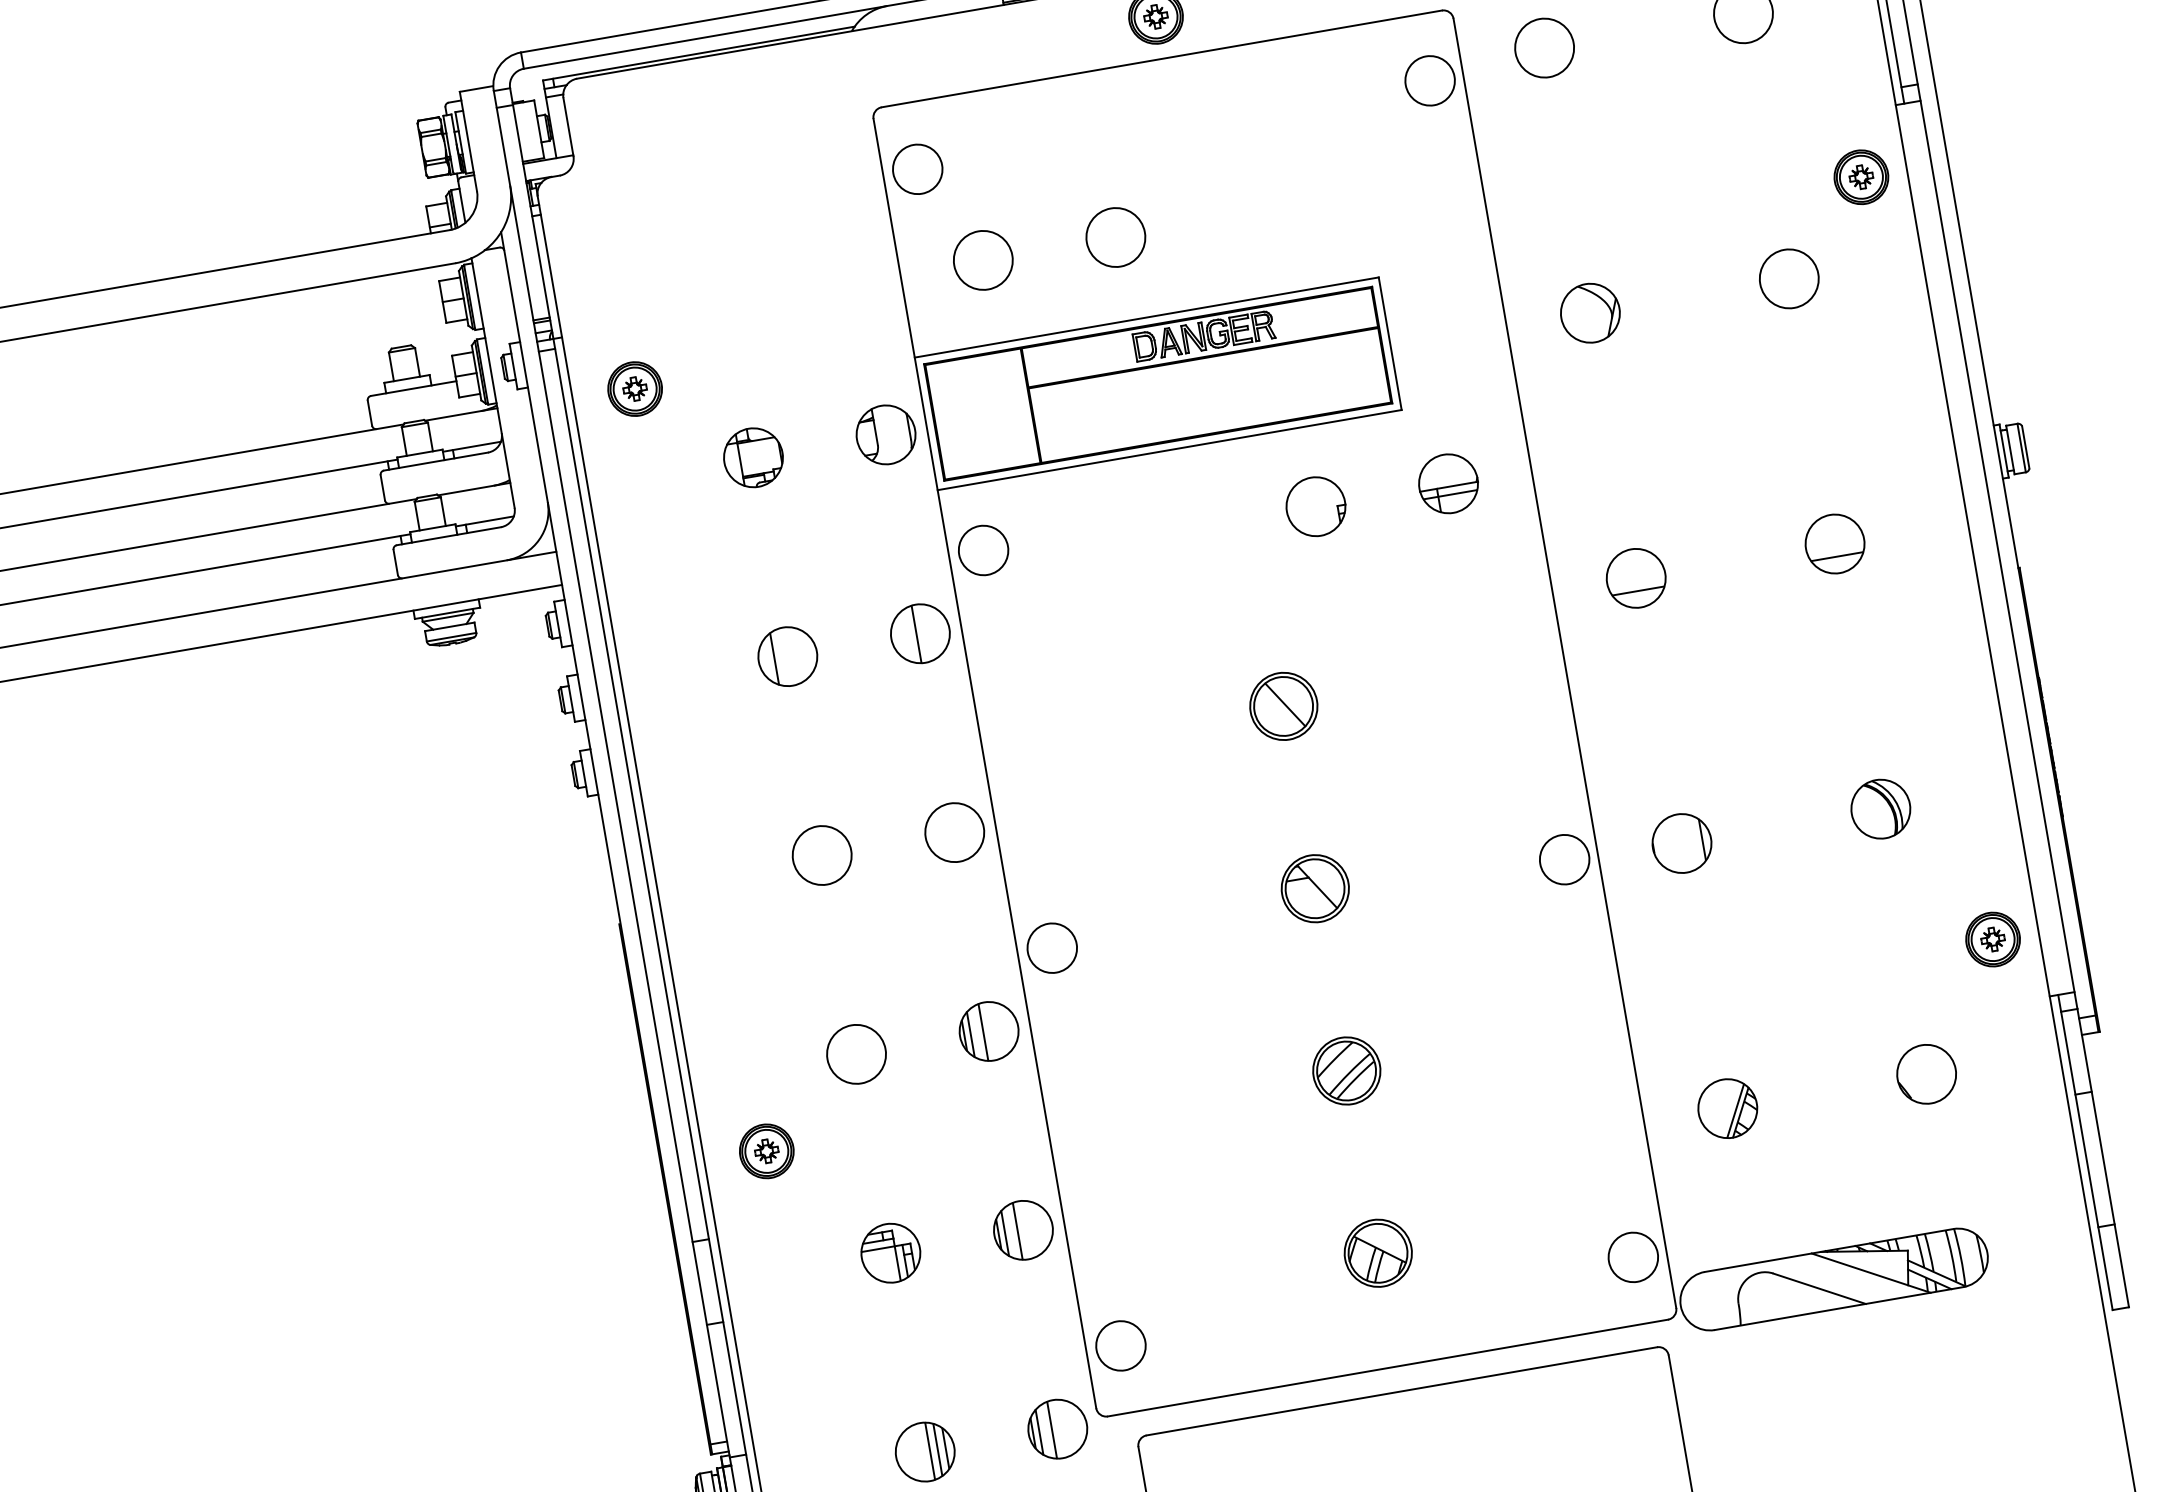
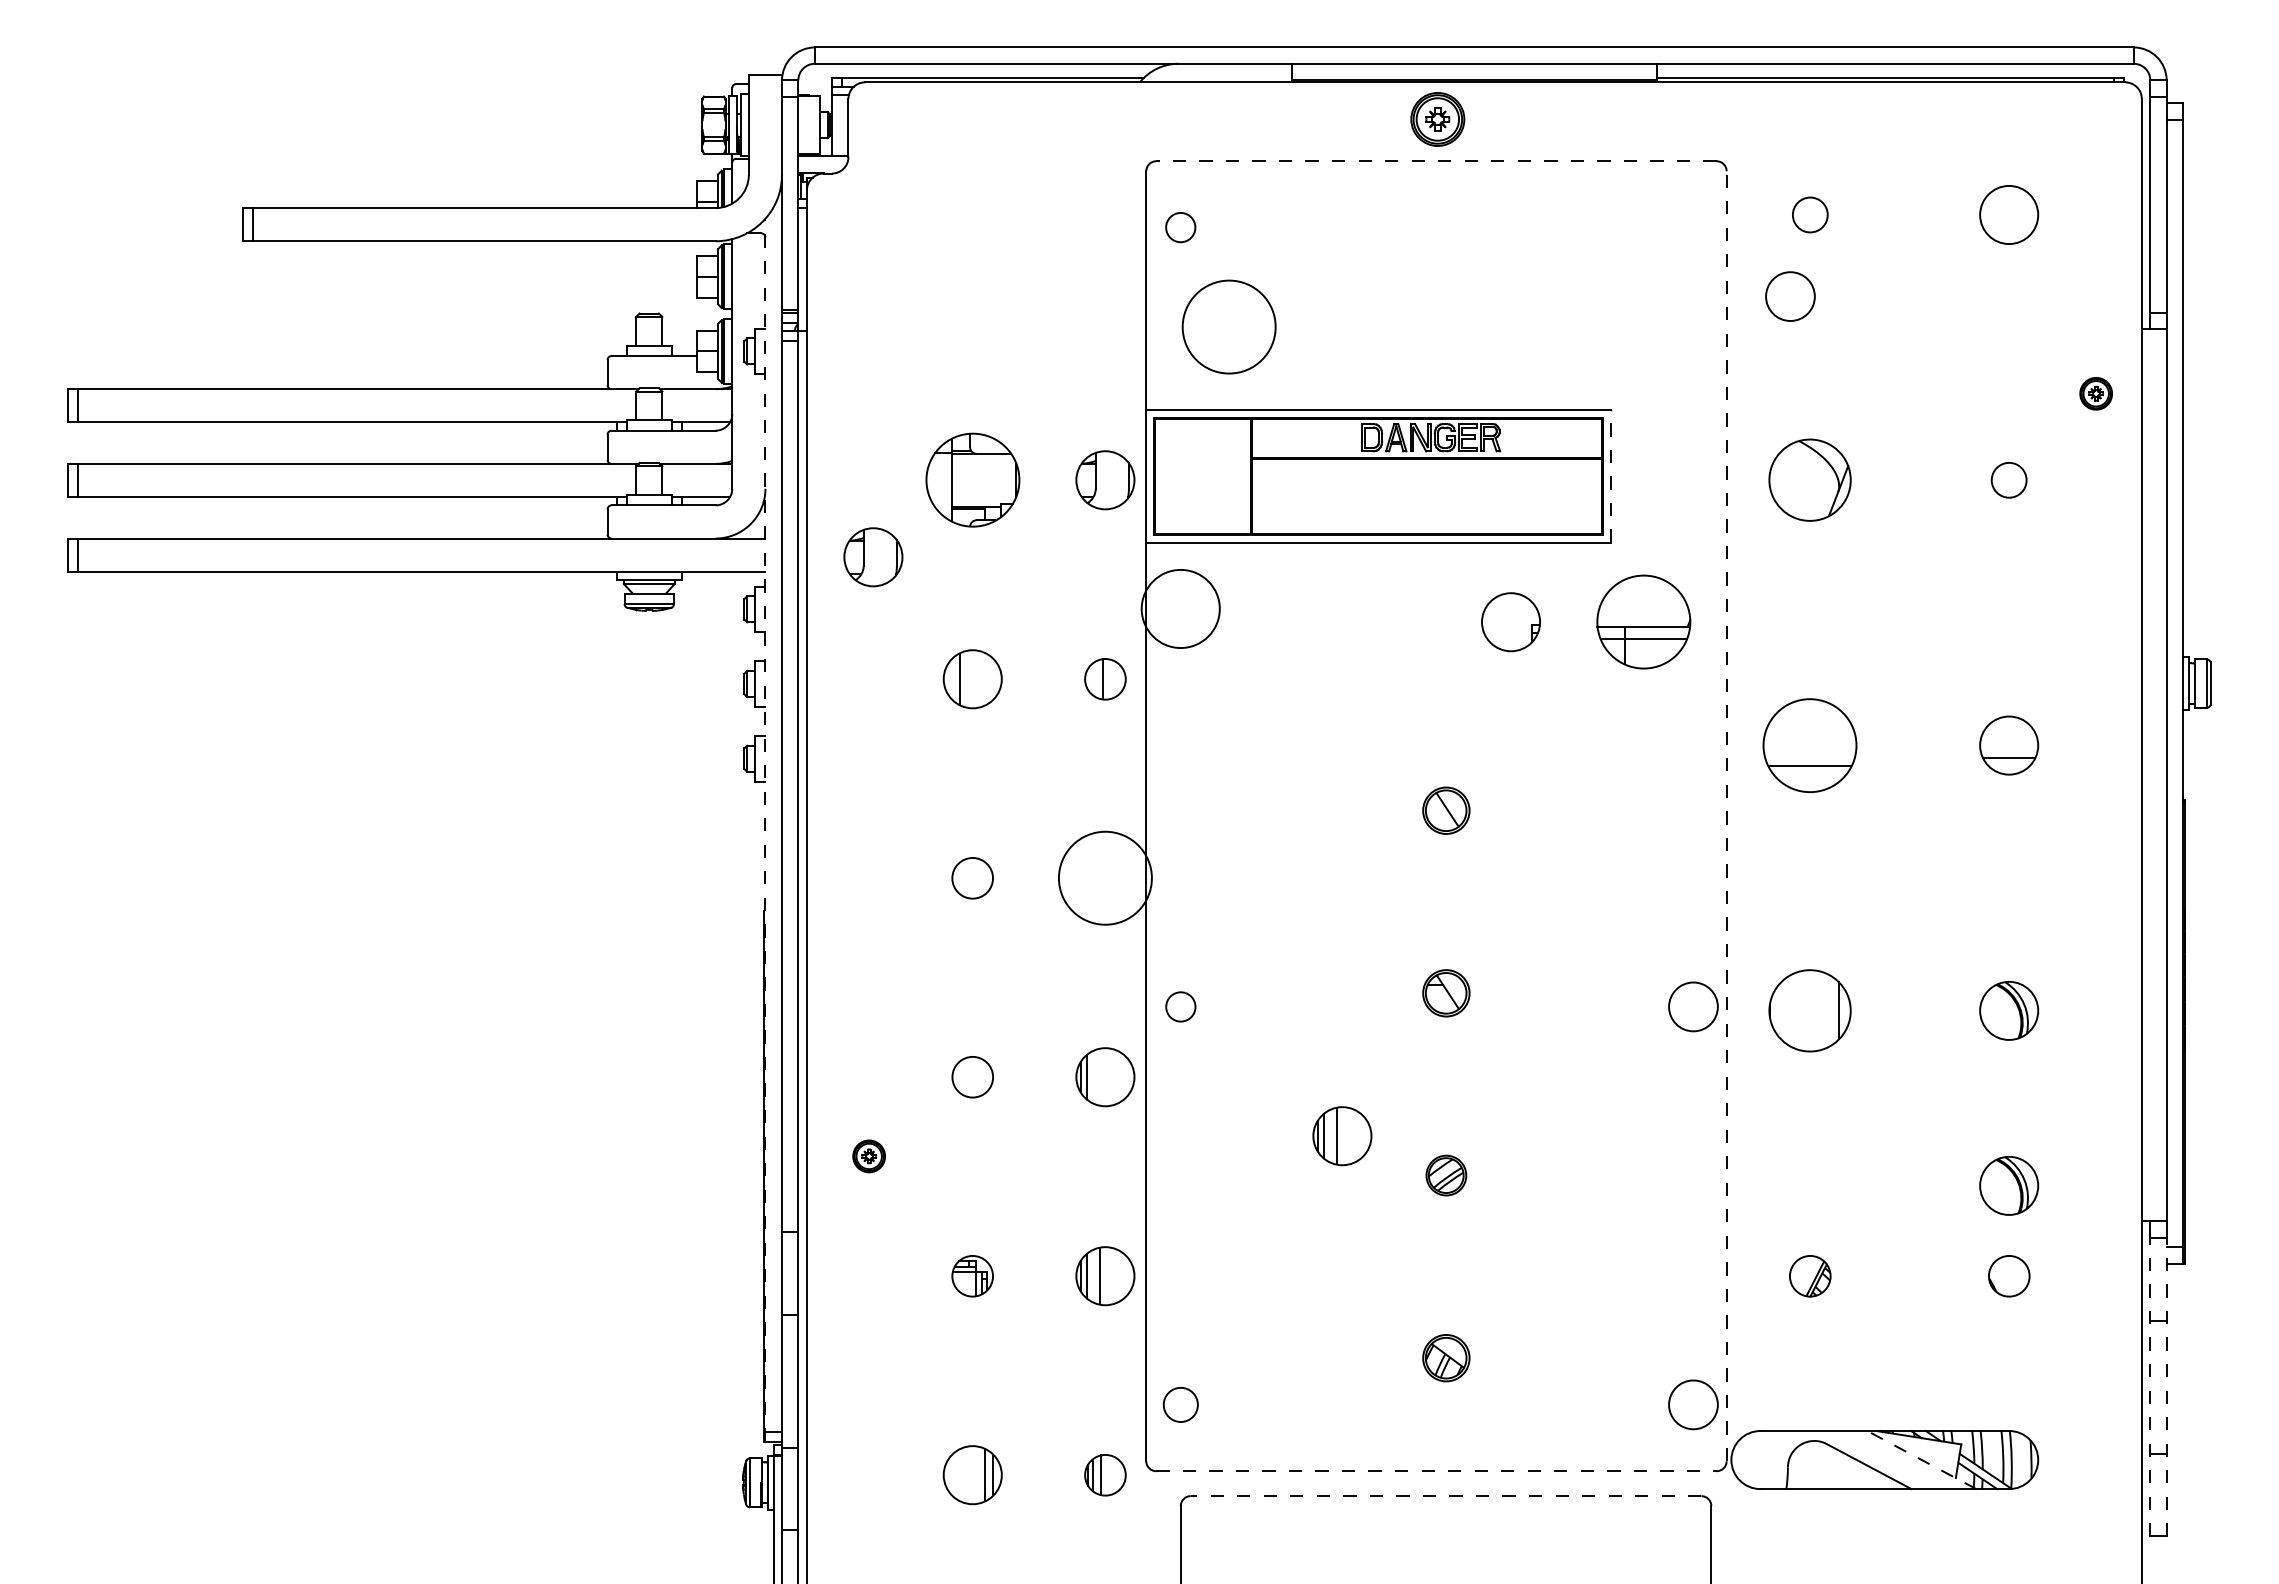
circle: (1544, 47) -> (1810, 214), size x0.6
line: (1160, 59) -> (1435, 161), solid -> dashed
circle: (1430, 80) -> (1790, 296), moved
circle: (917, 169) -> (1180, 227), size x0.6
part: (1860, 177) -> (2095, 393), size x0.6
circle: (1115, 237) -> (1361, 326), removed
circle: (983, 260) -> (1229, 327), size x1.6
circle: (1789, 279) -> (2009, 480), size x0.6
part: (1590, 313) -> (1810, 480), size x1.4
line: (1390, 342) -> (1610, 475), solid -> dashed
part: (634, 389) -> (868, 393), removed
part: (753, 458) -> (972, 480), size x1.6
part: (1448, 484) -> (1643, 622), size x1.6
circle: (983, 550) -> (1180, 608), size x1.6
part: (667, 552) -> (873, 557), added
part: (1636, 578) -> (1810, 745), size x1.6
part: (920, 633) -> (1105, 679), size x0.7
line: (1564, 662) -> (1726, 815), solid -> dashed
part: (1283, 706) -> (1446, 810), size x0.7
circle: (954, 832) -> (1105, 878), size x1.6
line: (606, 843) -> (765, 830), solid -> dashed
part: (1682, 843) -> (1810, 1010), size x1.4
circle: (821, 855) -> (972, 878), size x0.7
part: (1315, 888) -> (1446, 993), size x0.7
part: (1992, 939) -> (2095, 1156), removed
circle: (1051, 947) -> (1180, 1006), size x0.6
part: (1911, 983) -> (2009, 1185), added
line: (983, 1031) -> (1099, 1076), removed
part: (1236, 1049) -> (1342, 1136), added
circle: (856, 1054) -> (972, 1077), size x0.7
part: (1346, 1070) -> (1446, 1175), size x0.6
part: (1927, 1074) -> (2009, 1276), size x0.7
part: (1728, 1108) -> (1810, 1276), size x0.7
part: (766, 1151) -> (868, 1156), size x0.6
line: (2102, 1157) -> (2166, 1386), solid -> dashed
line: (2086, 1160) -> (2150, 1386), solid -> dashed
part: (890, 1253) -> (972, 1276), size x0.7
part: (1378, 1253) -> (1446, 1358), size x0.7
line: (1870, 1273) -> (1921, 1460), solid -> dashed
circle: (1120, 1345) -> (1180, 1404), size x0.7
line: (1388, 1368) -> (1436, 1471), solid -> dashed
line: (1401, 1391) -> (1445, 1496), solid -> dashed
part: (1057, 1429) -> (1105, 1475), size x0.7
line: (929, 1450) -> (977, 1474), removed

